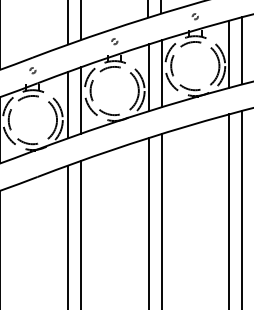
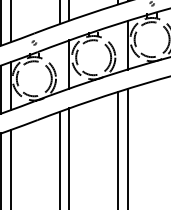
circle: (114, 41) -> (93, 21), removed
line: (148, 77) -> (118, 47), removed
line: (67, 104) -> (59, 67), removed

